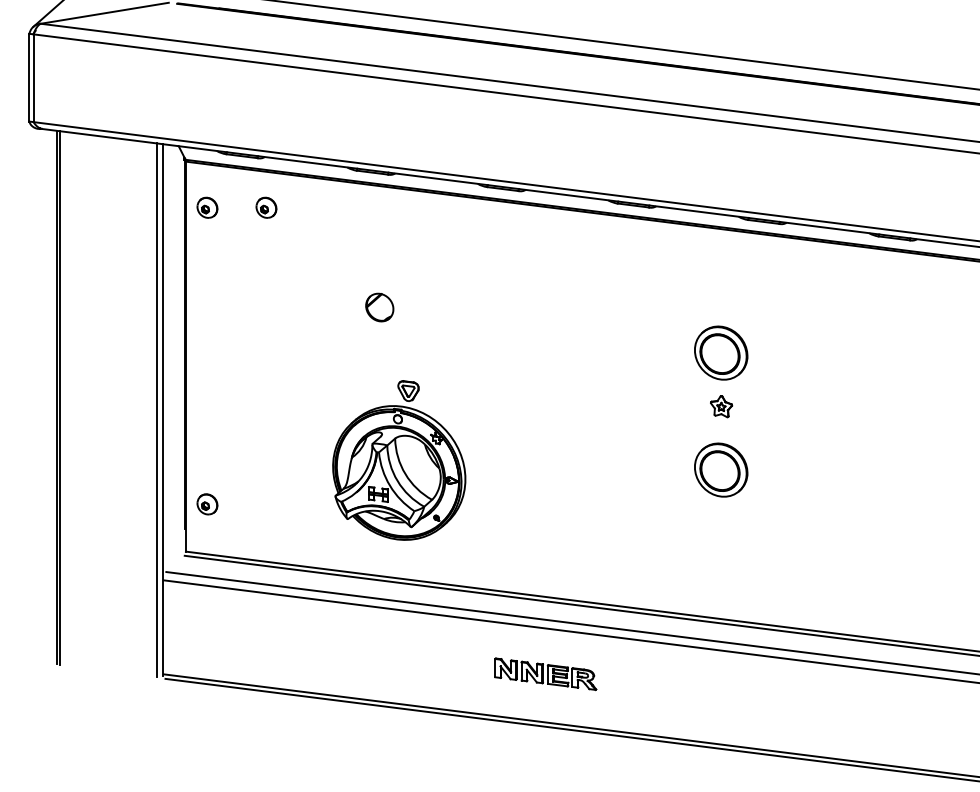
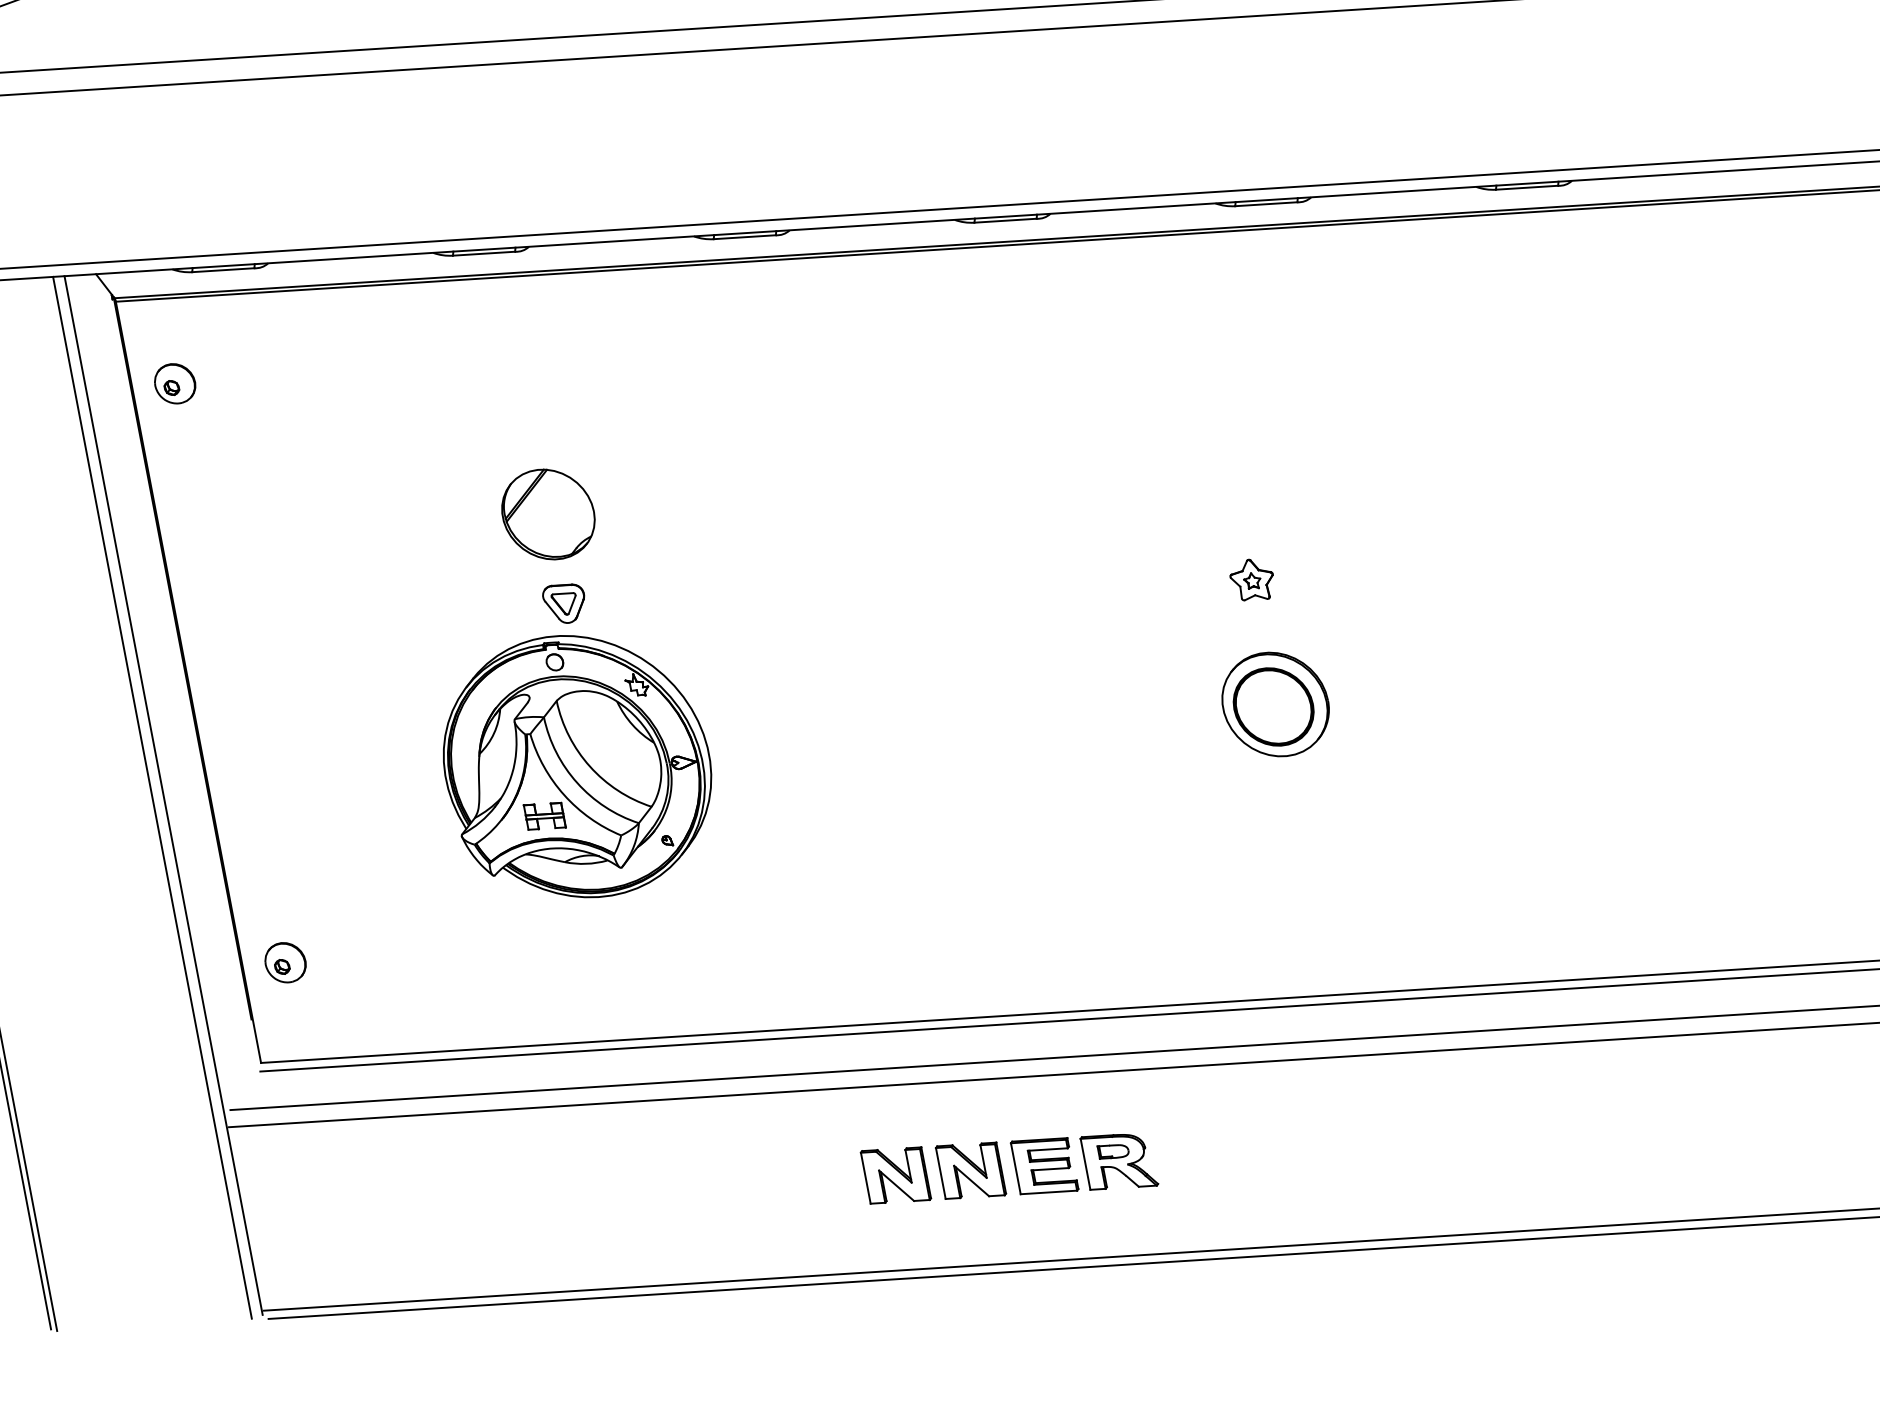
part: (266, 207) -> (290, 361), removed
part: (379, 307) -> (548, 514), size x1.67
part: (721, 352) -> (1232, 474), removed
part: (399, 460) -> (573, 742), moved
part: (545, 673) -> (1008, 1166), size x1.43

